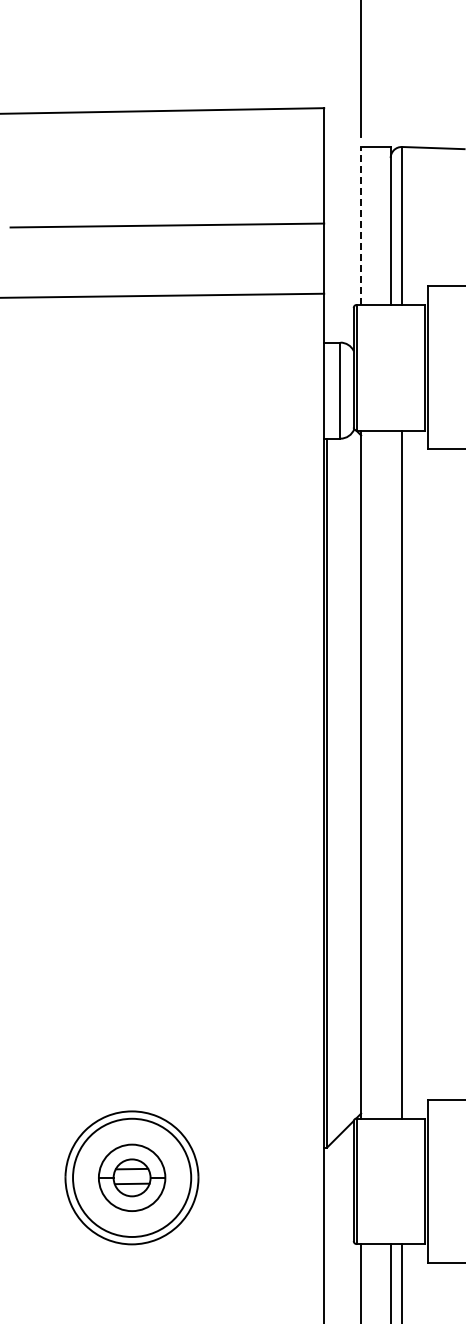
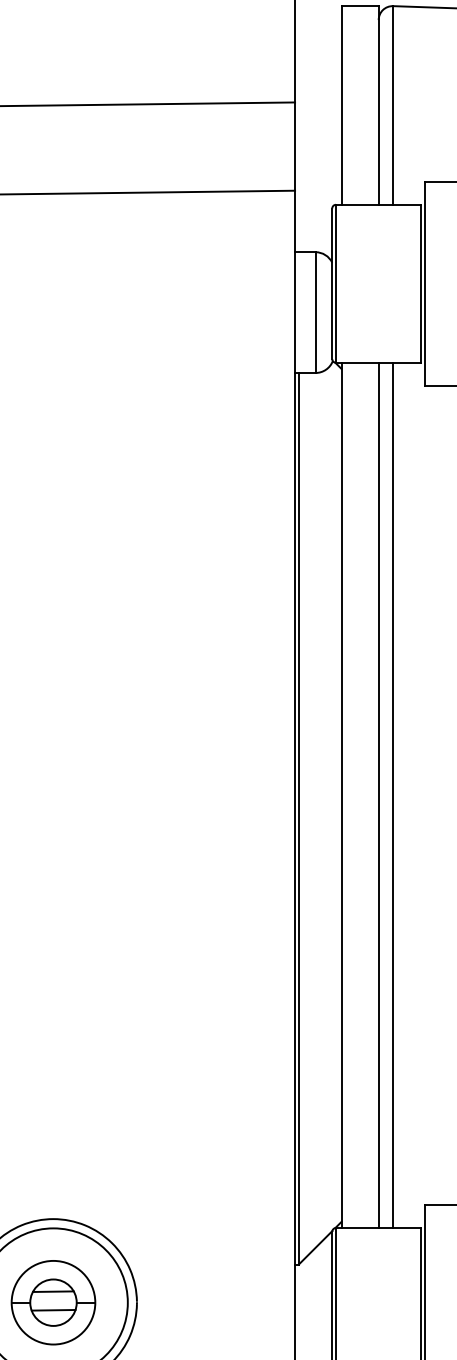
line: (361, 225) -> (341, 104), dashed -> solid
line: (390, 774) -> (378, 795), added

